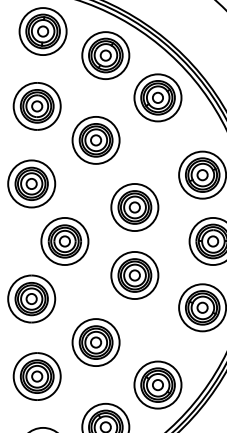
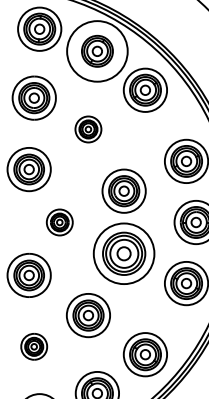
circle: (105, 55) -> (97, 51), size x1.4
part: (95, 140) -> (87, 129), size x0.6
part: (64, 241) -> (59, 222), size x0.6
part: (134, 275) -> (123, 253), size x1.4
part: (36, 376) -> (33, 346), size x0.6

